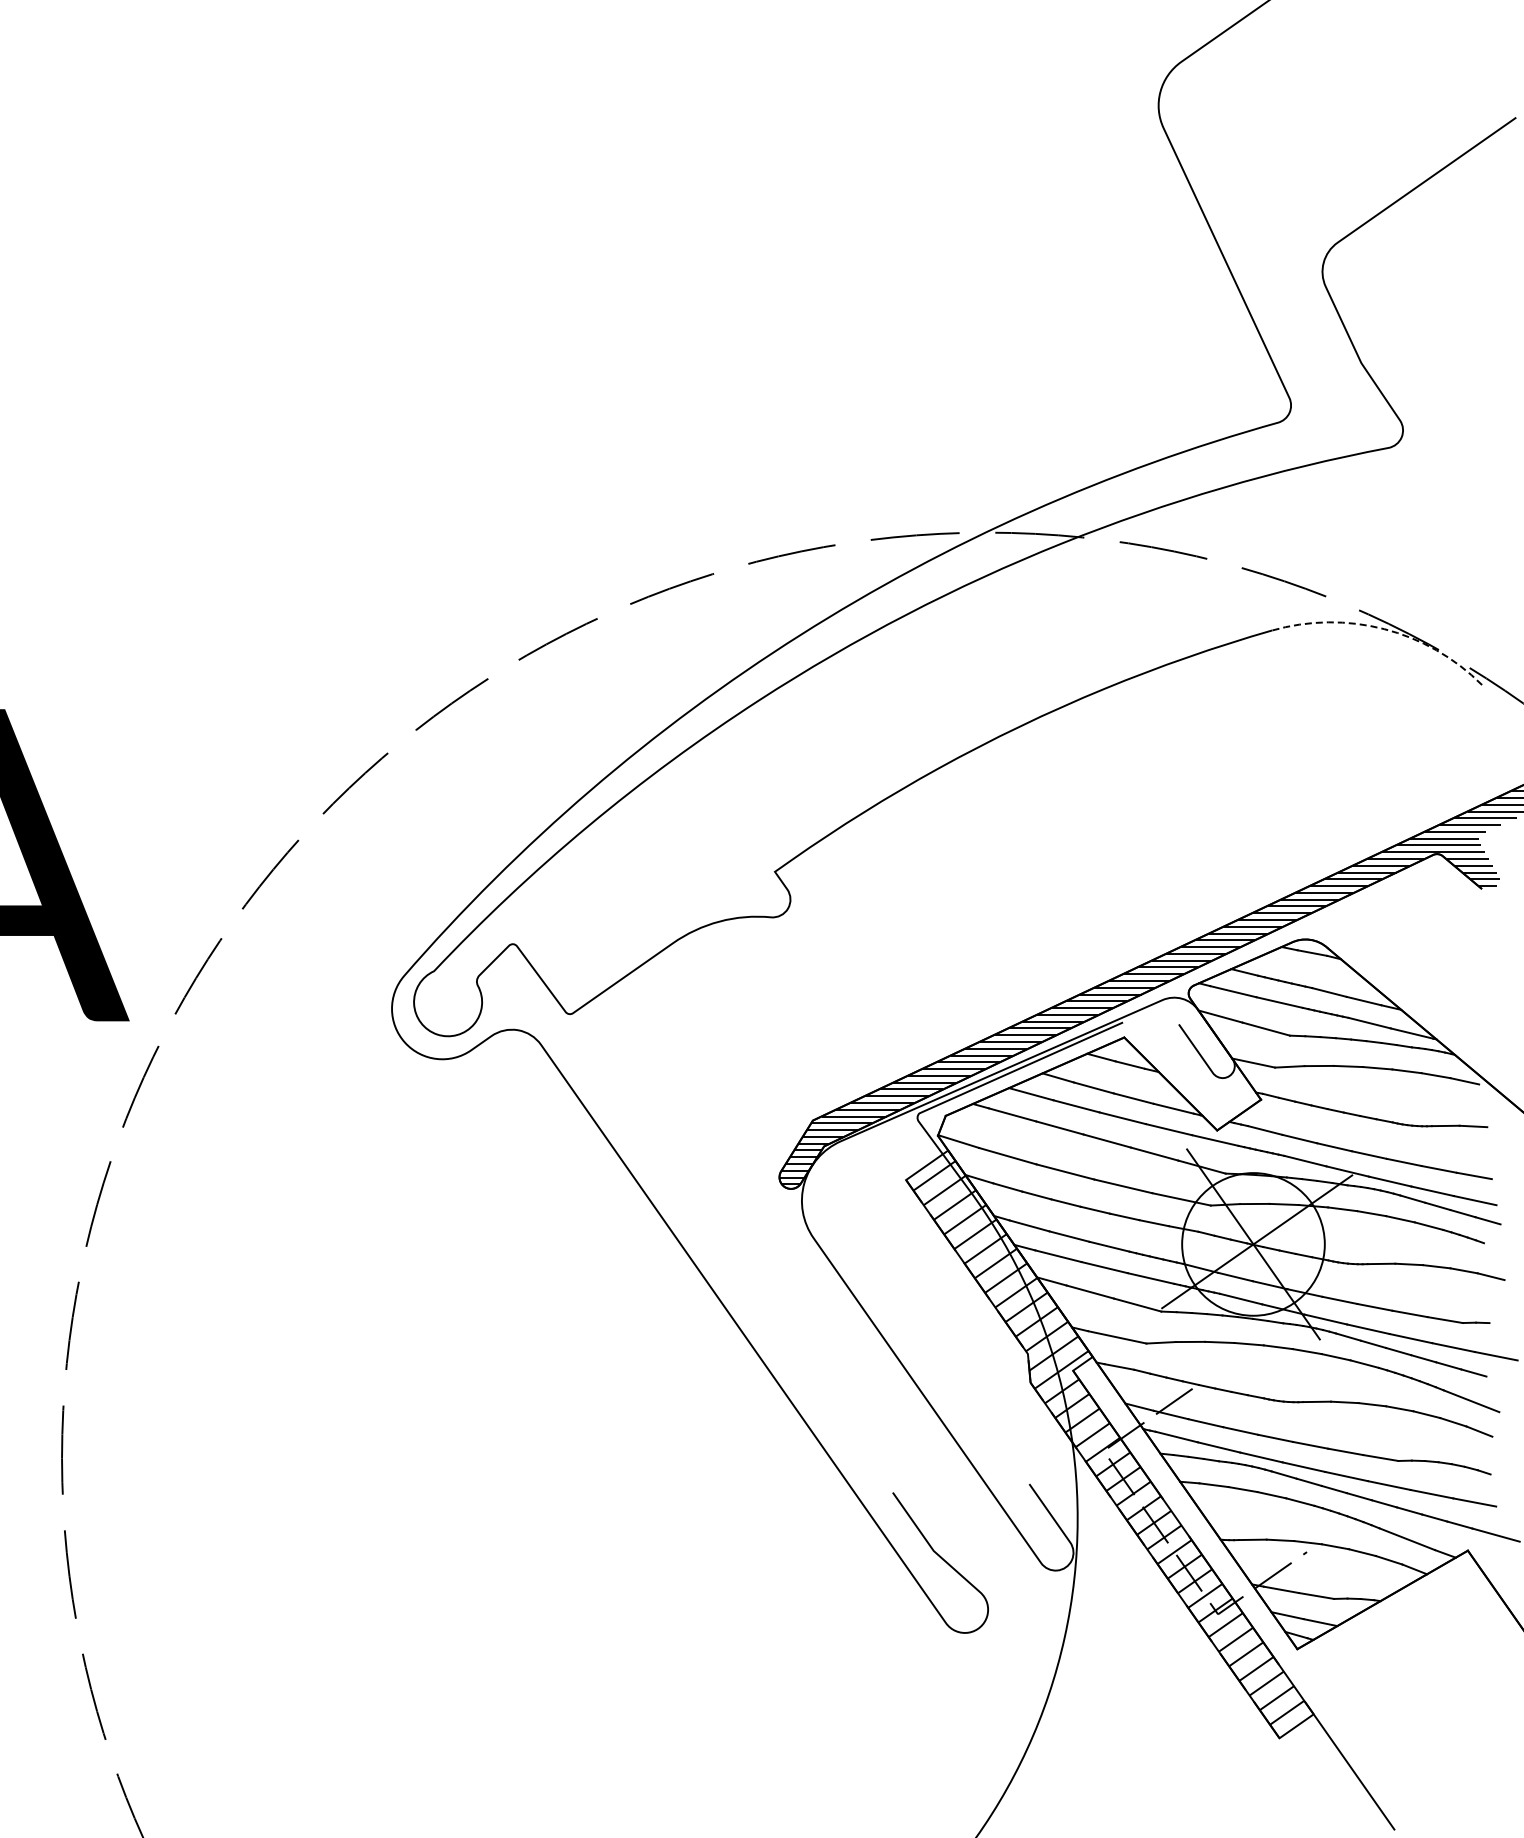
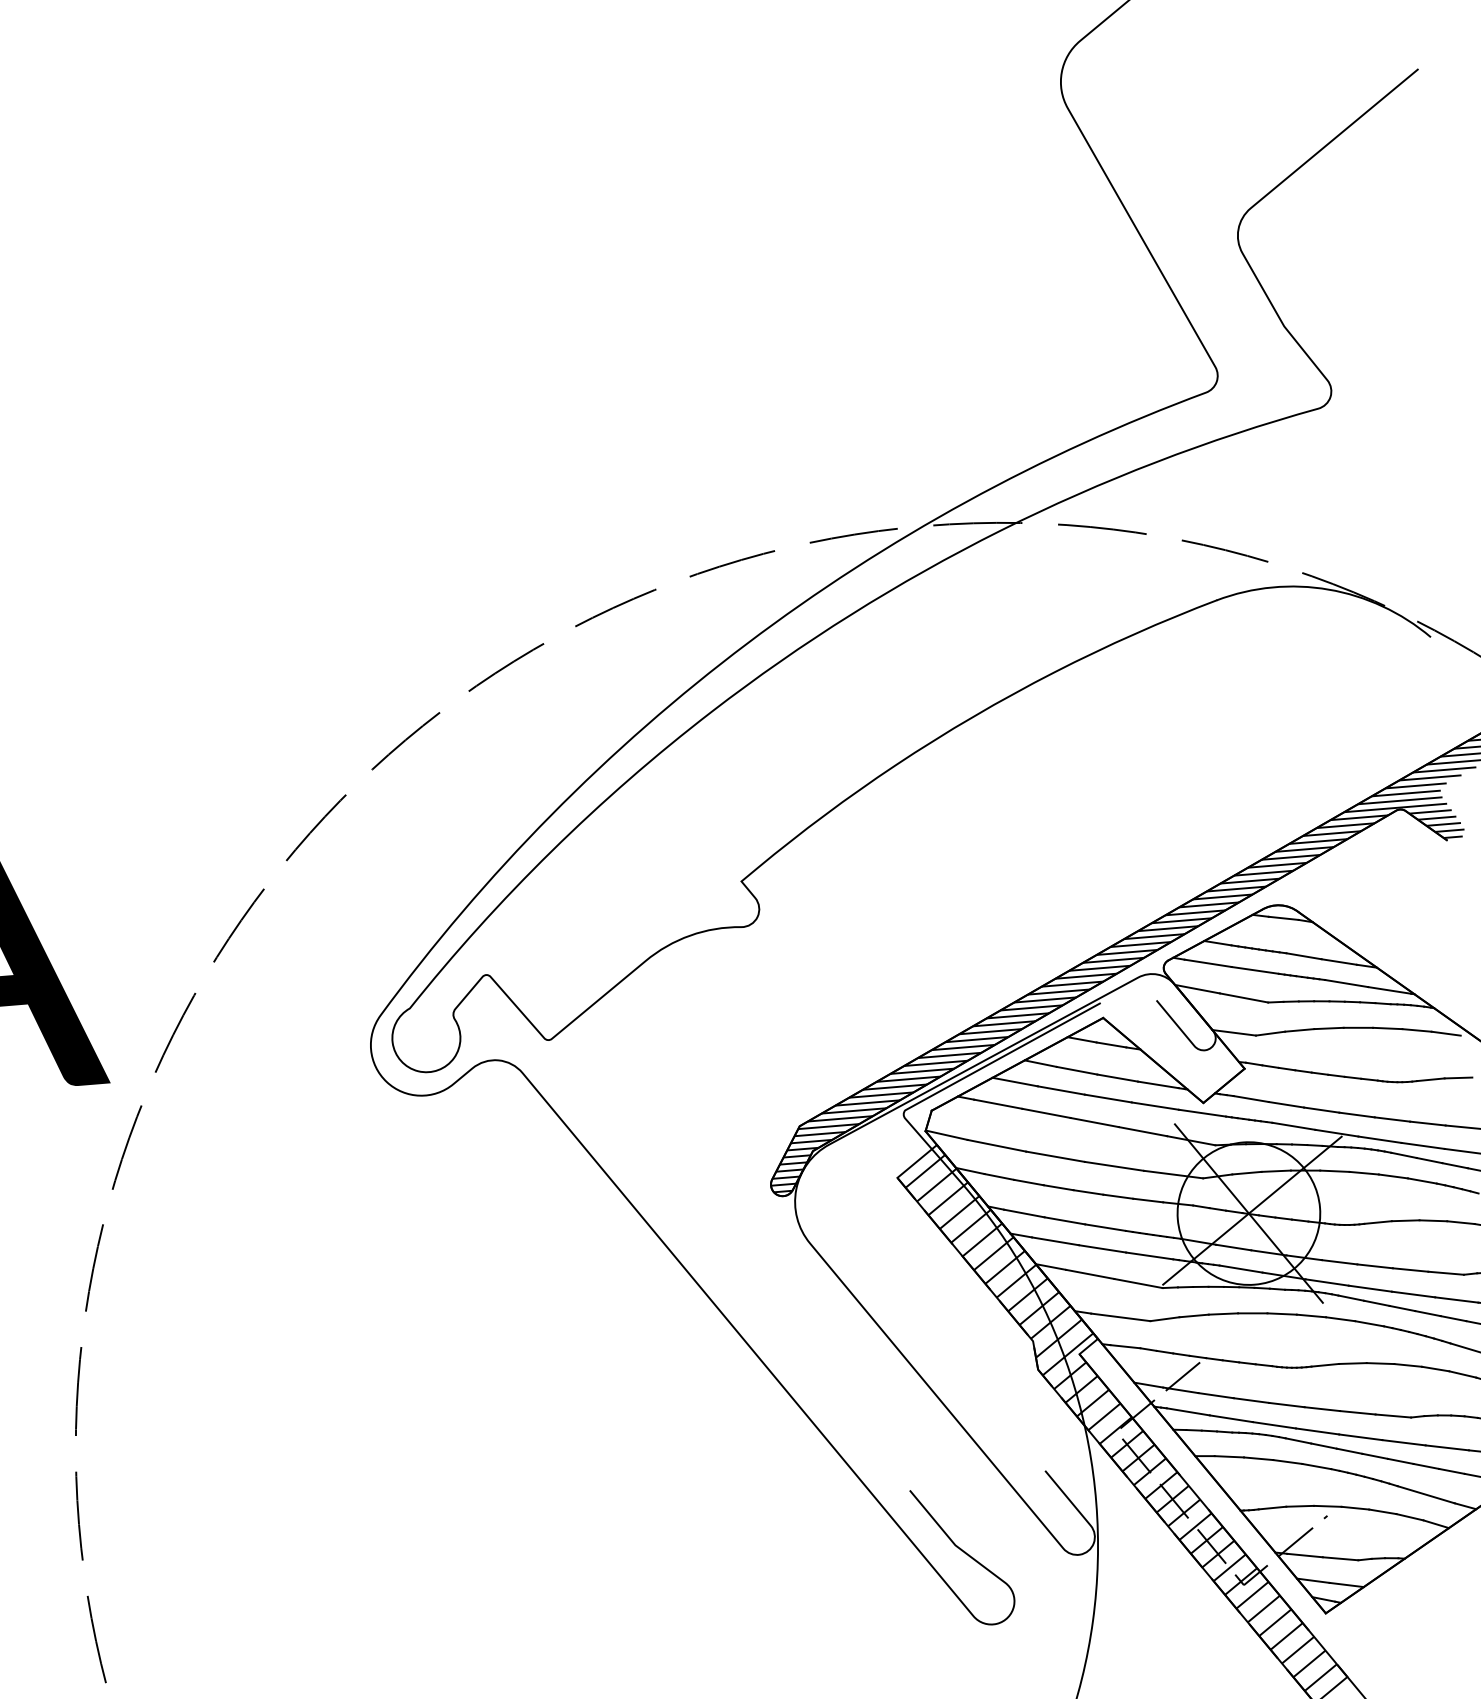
line: (1384, 629) -> (1329, 589), dashed -> solid

